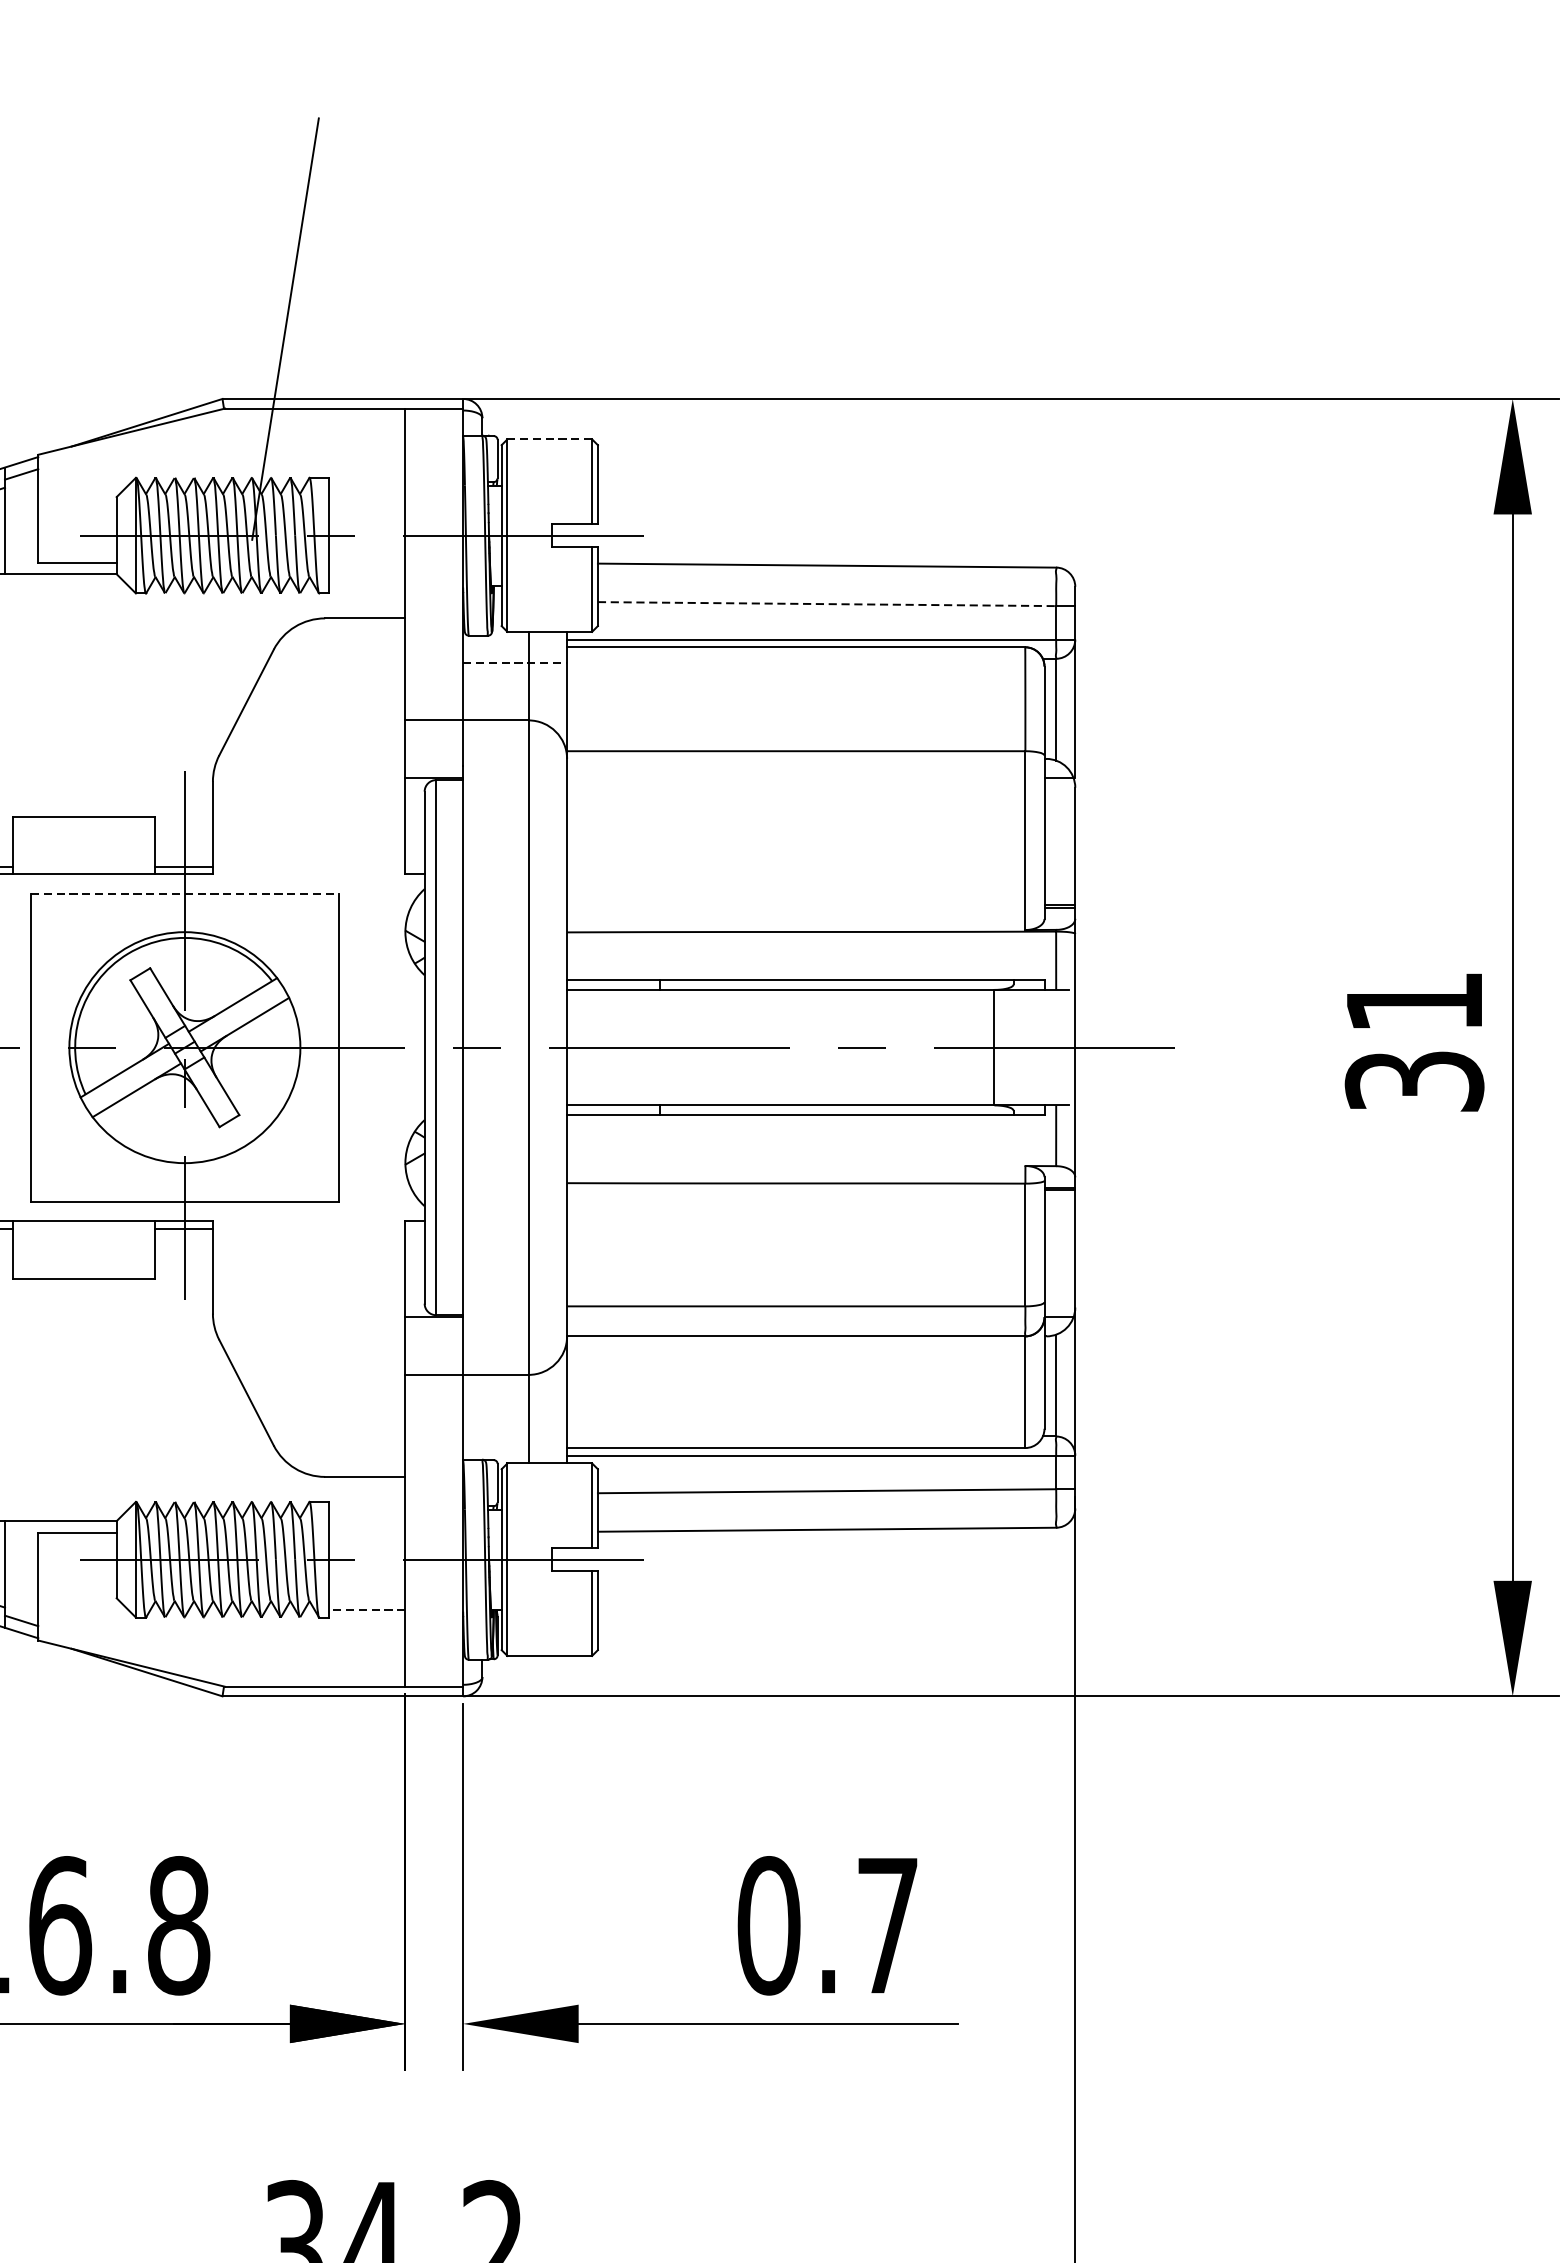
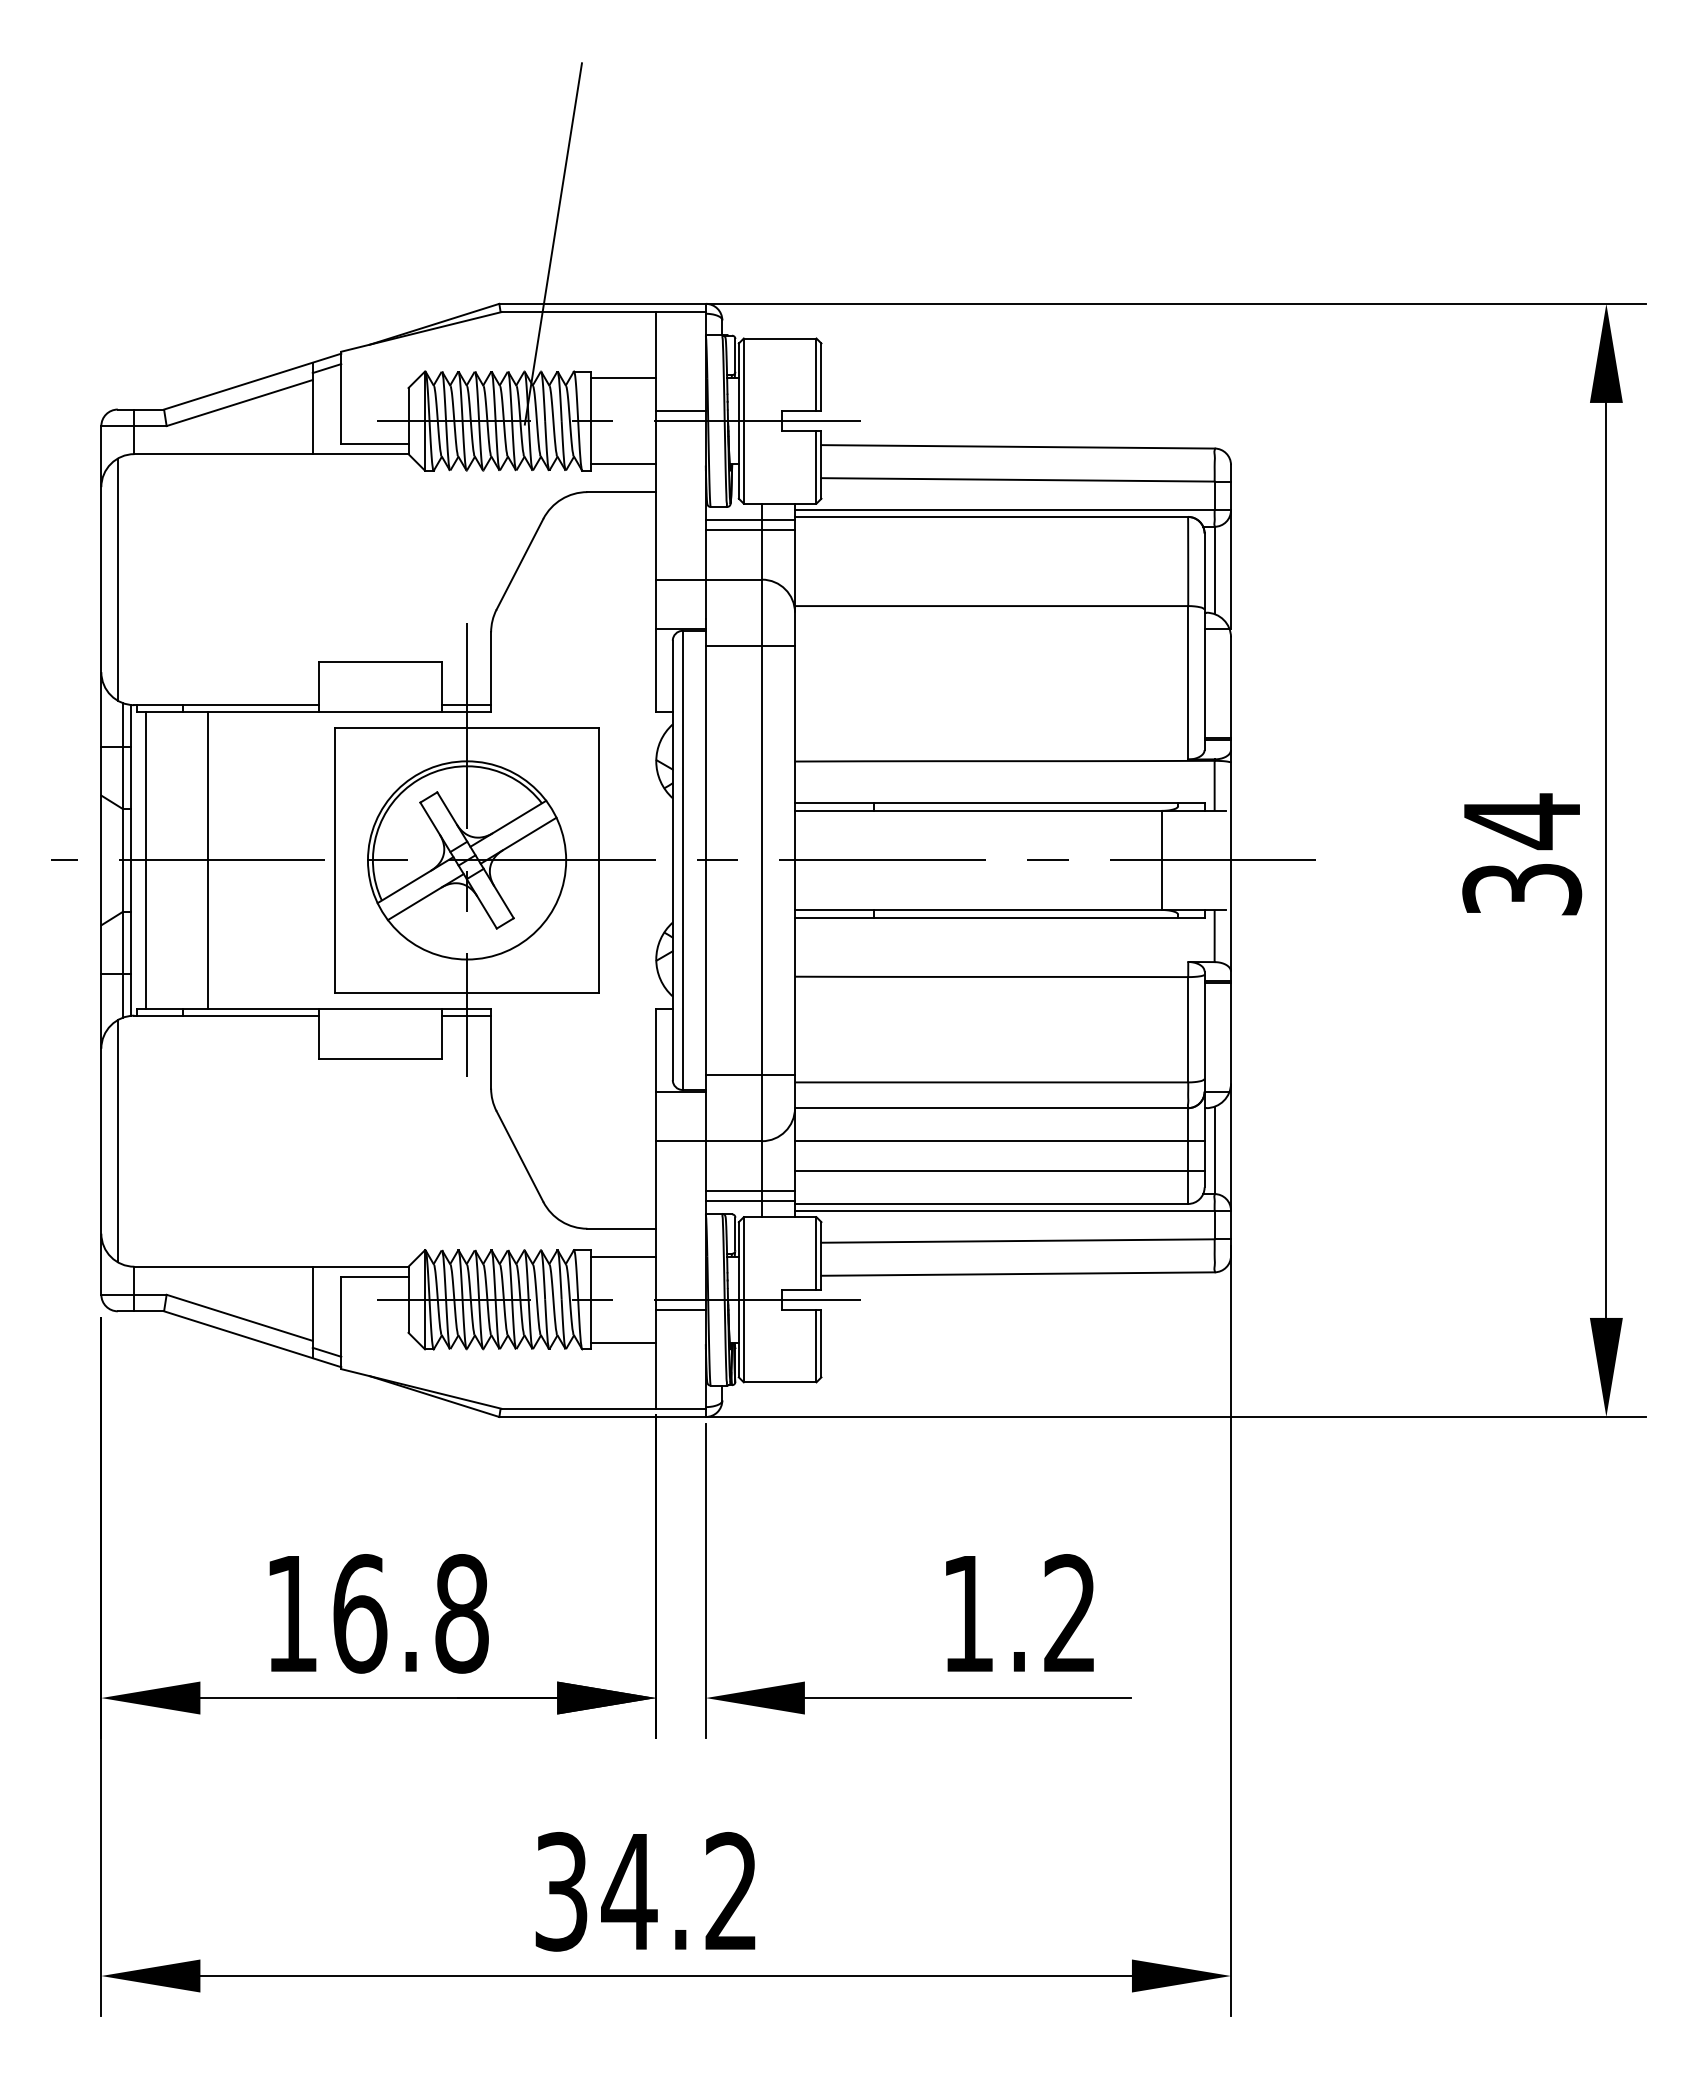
line: (549, 439) -> (779, 338), dashed -> solid
line: (367, 485) -> (623, 378), added
line: (433, 524) -> (680, 411), added
line: (367, 586) -> (623, 464), added
line: (827, 603) -> (1018, 479), dashed -> solid
line: (515, 651) -> (750, 520), added
line: (515, 663) -> (750, 530), dashed -> solid
line: (515, 797) -> (750, 645), added
line: (185, 893) -> (467, 728), dashed -> solid
text: (1413, 1002) -> (1521, 821), 31 -> 34
line: (515, 1298) -> (750, 1075), added
line: (805, 1375) -> (999, 1141), added
line: (805, 1409) -> (999, 1170), added
line: (515, 1432) -> (750, 1190), added
line: (515, 1444) -> (750, 1200), added
line: (367, 1509) -> (623, 1256), added
line: (433, 1571) -> (680, 1309), added
line: (367, 1609) -> (623, 1342), dashed -> solid
text: (827, 1925) -> (1018, 1613), 0.7 -> 1.2

